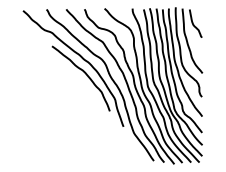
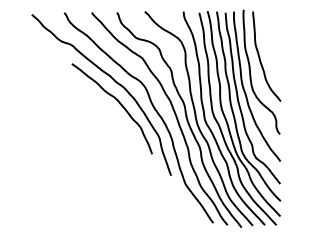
curve: (194, 25) -> (269, 34), removed

